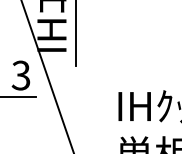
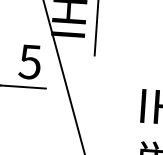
text: (21, 75) -> (30, 61), 3 -> 5

